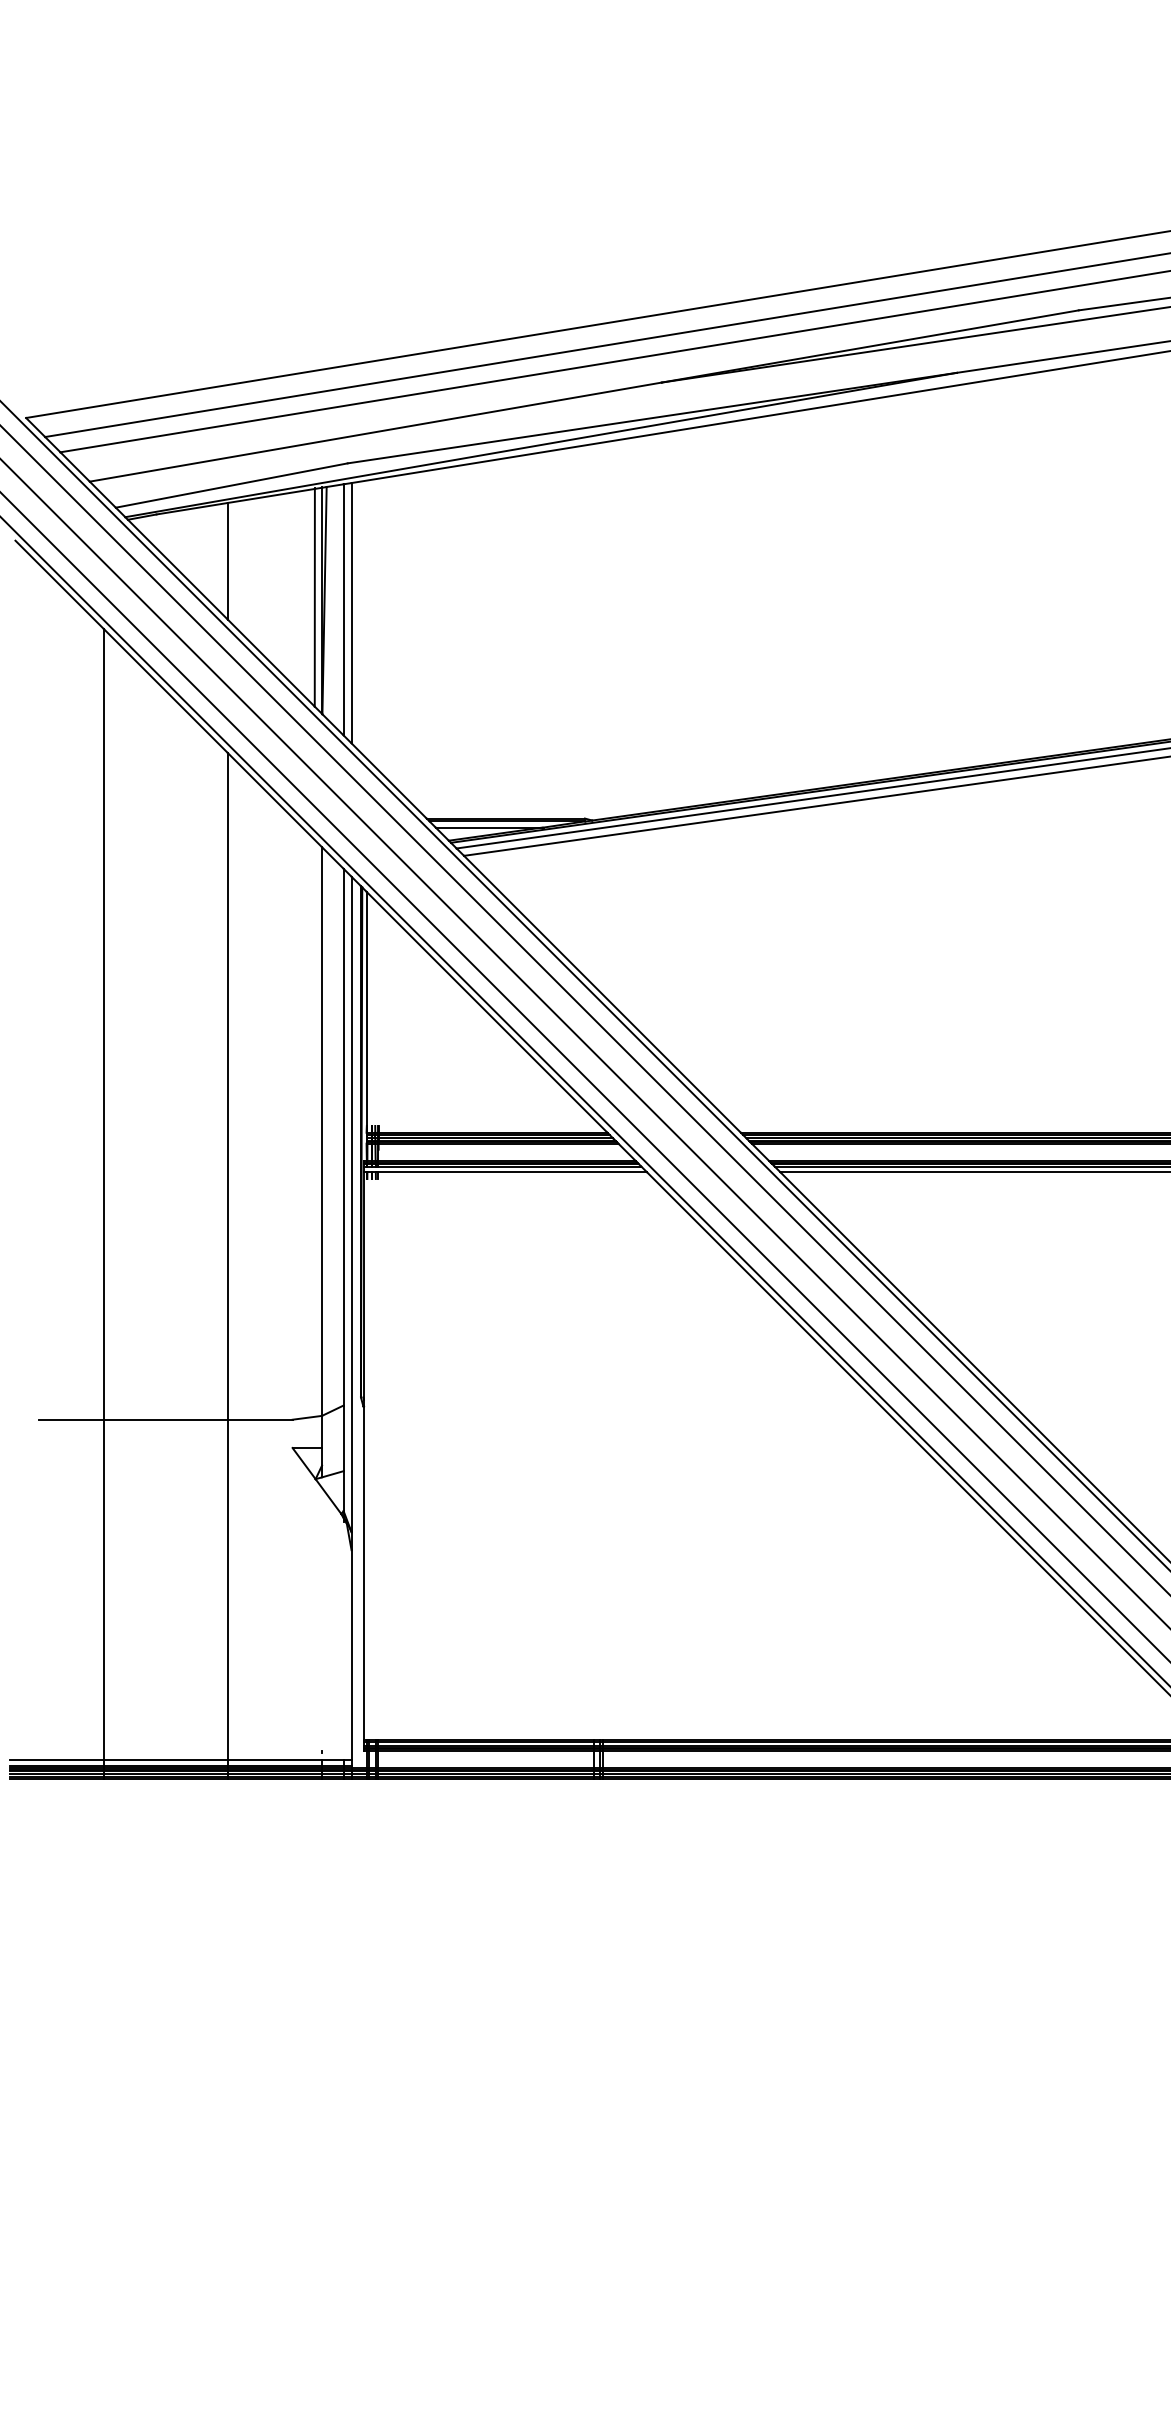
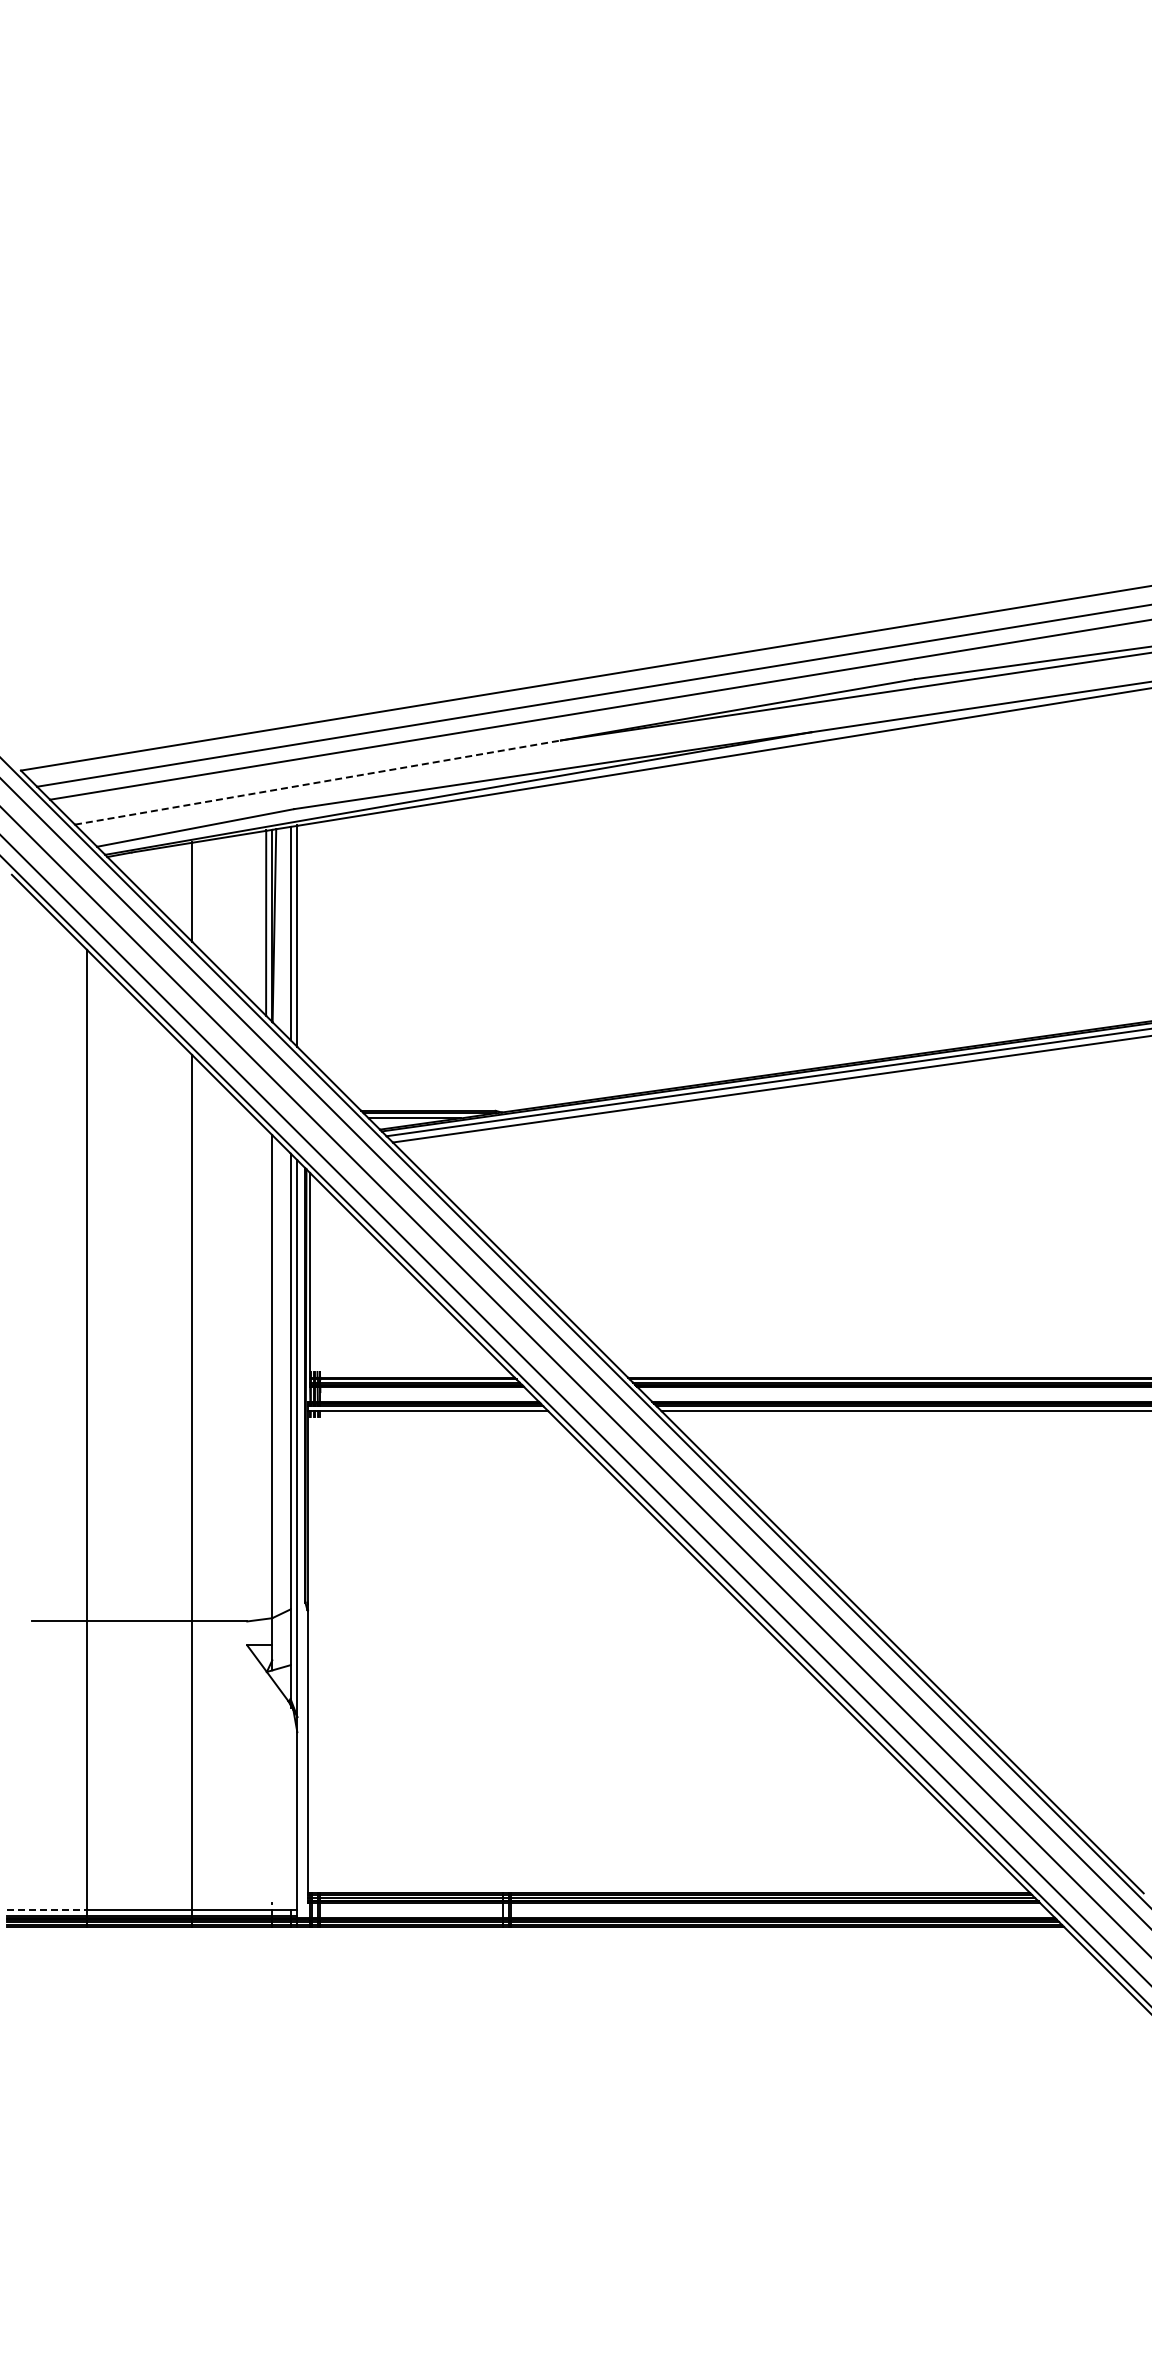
line: (375, 432) -> (317, 782), solid -> dashed
line: (57, 1760) -> (47, 1910), solid -> dashed

